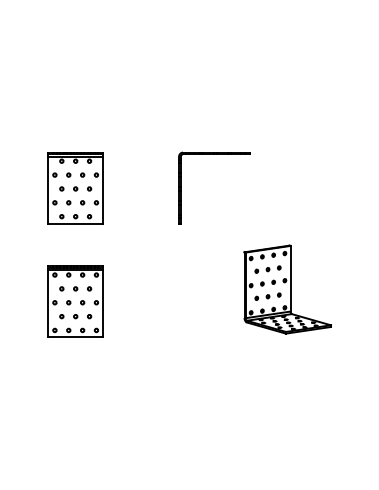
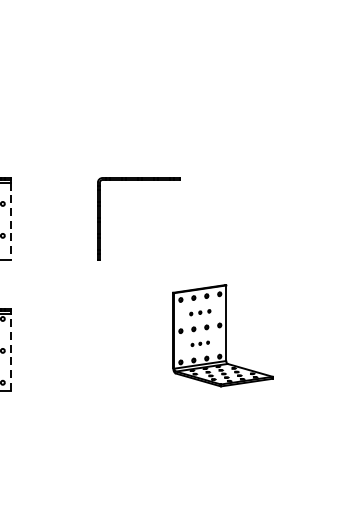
line: (103, 190) -> (10, 221), solid -> dashed
part: (267, 269) -> (199, 312), size x0.7
part: (267, 296) -> (199, 343), size x0.6
line: (103, 303) -> (10, 351), solid -> dashed

